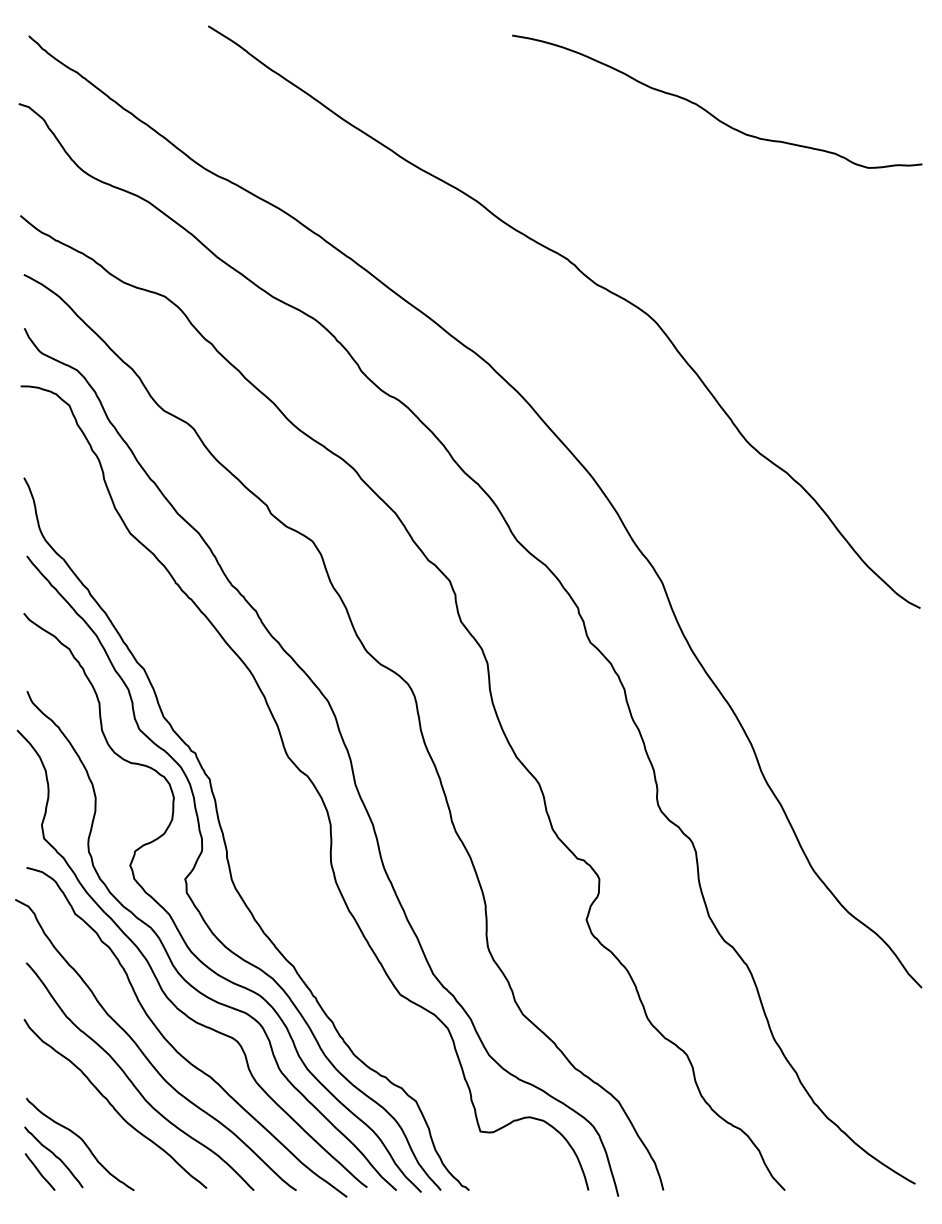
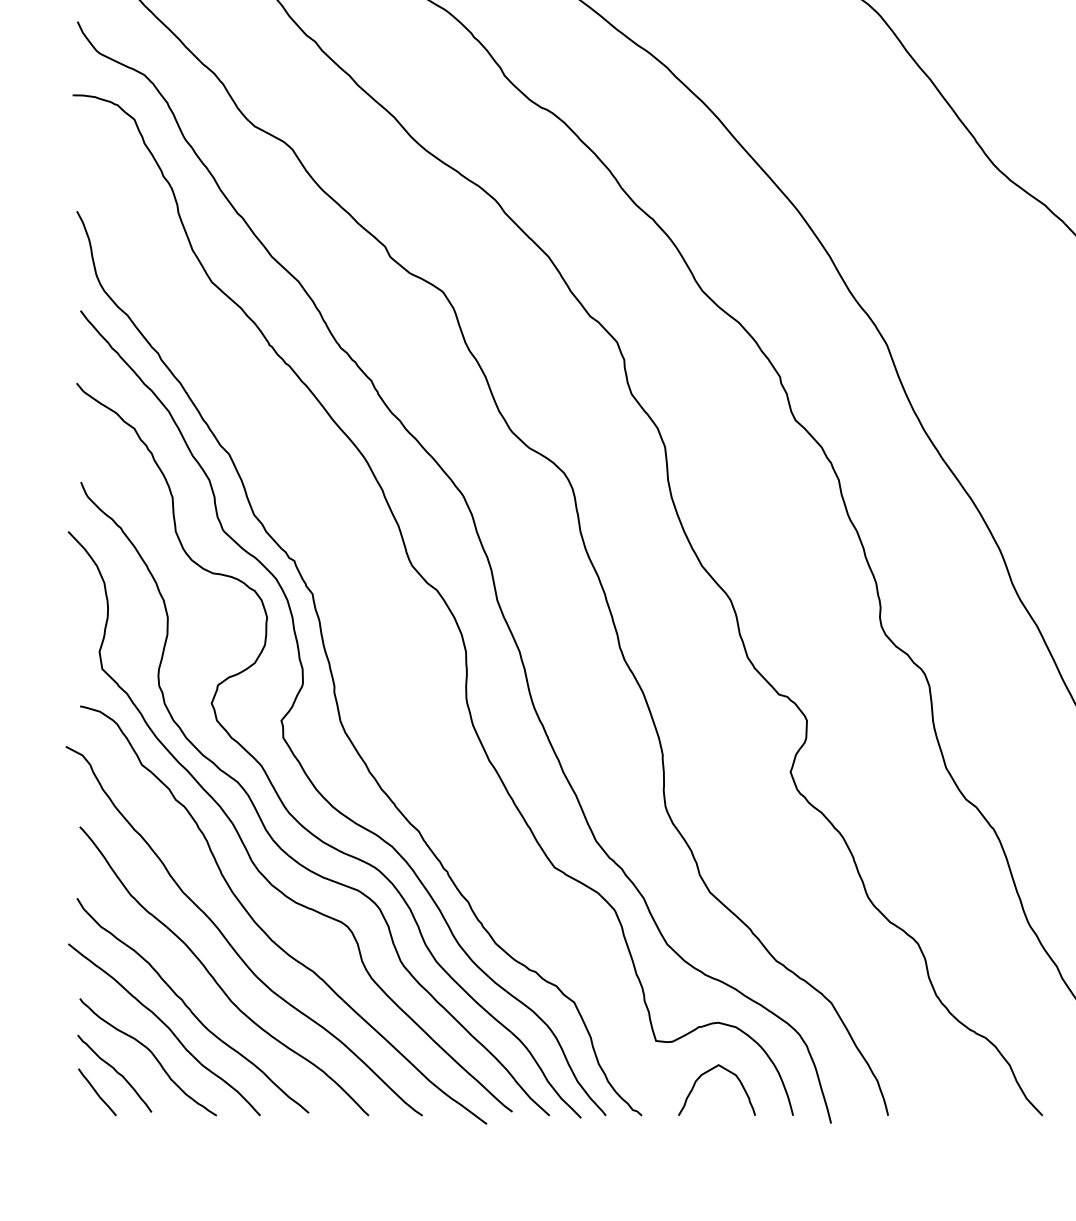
curve: (94, 1120) -> (166, 1026), added
curve: (520, 1157) -> (706, 1073), added

